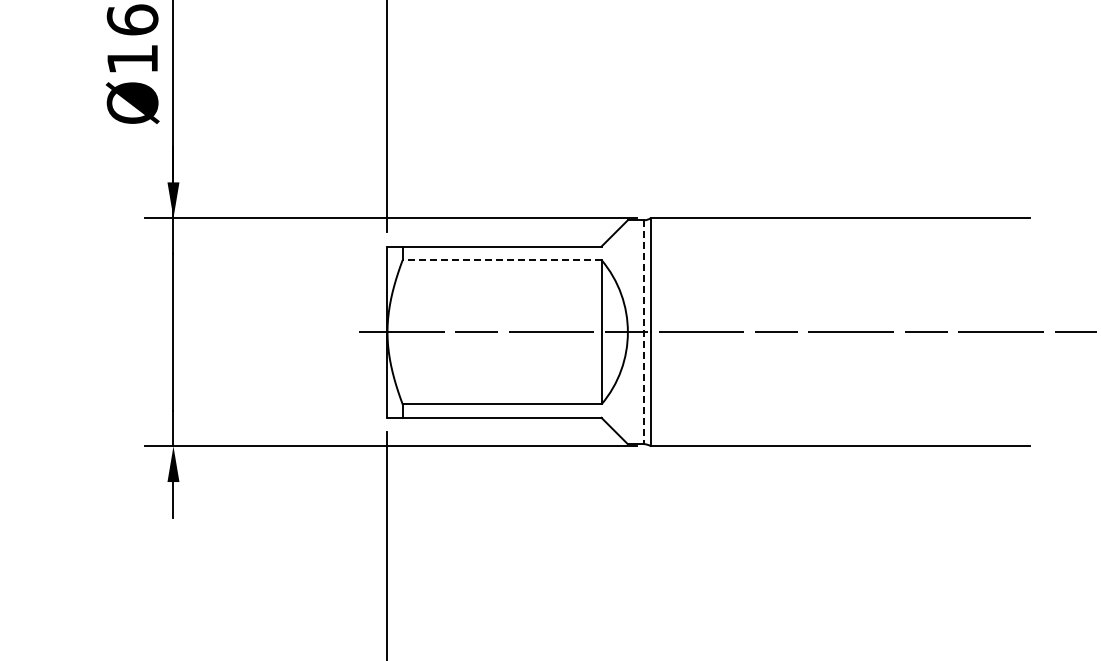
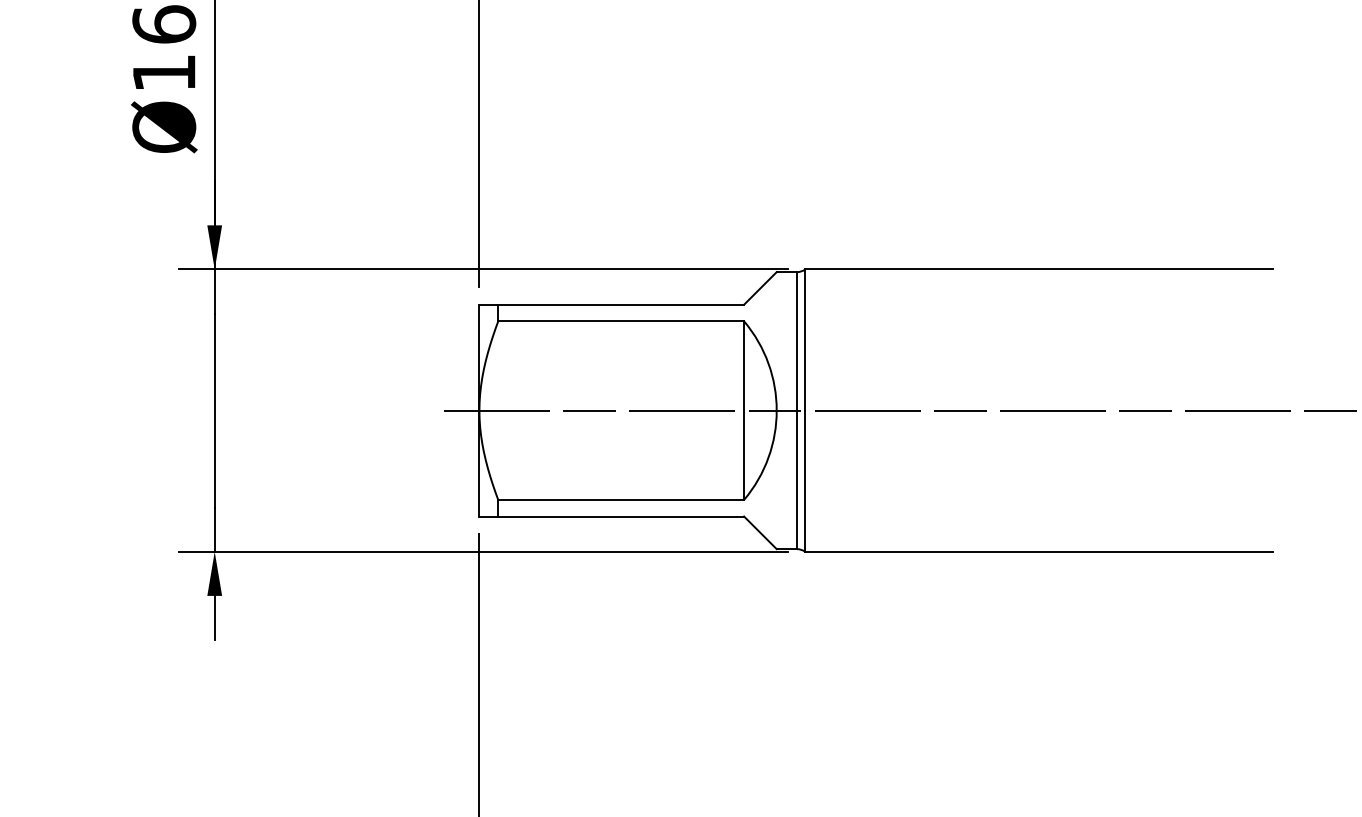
line: (501, 260) -> (620, 321), dashed -> solid
line: (644, 332) -> (797, 410), dashed -> solid

